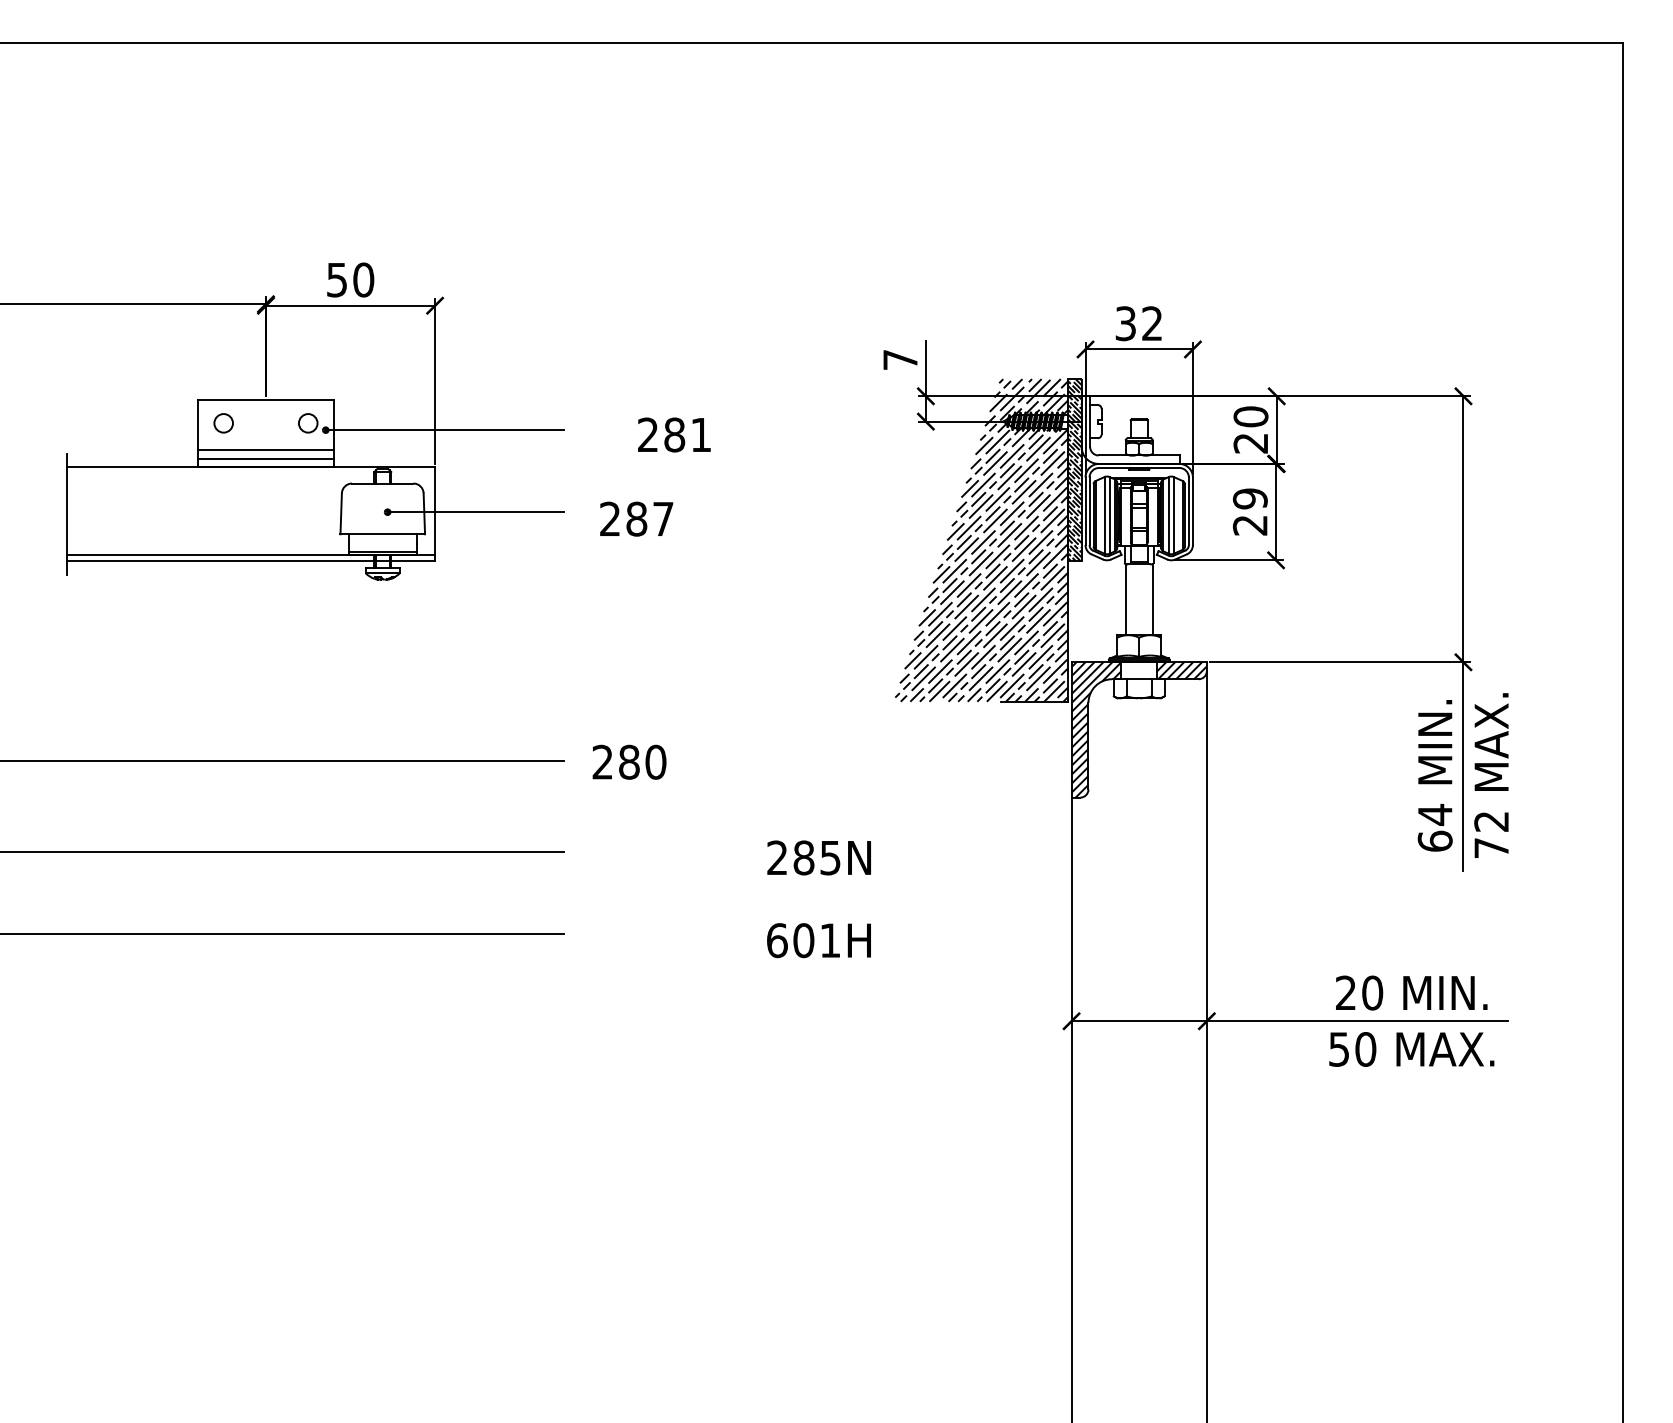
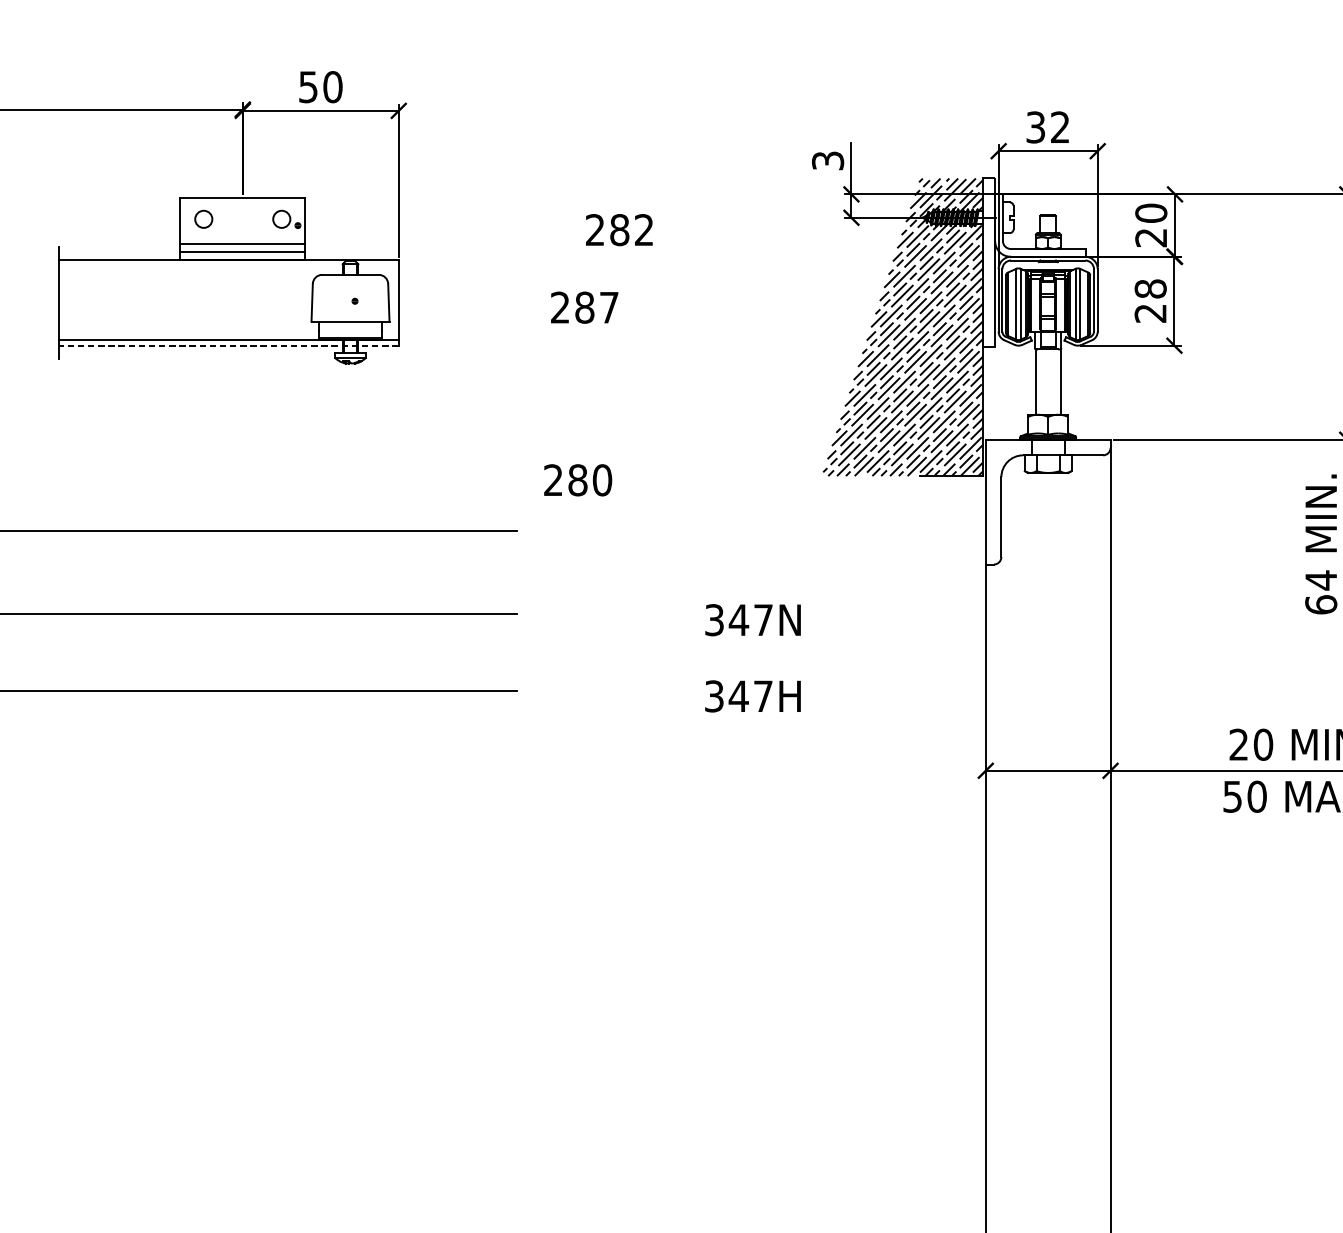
text: (900, 359) -> (828, 160), 7 -> 3
line: (444, 430) -> (407, 225), removed
text: (700, 434) -> (643, 229), 281 -> 282
hatch: (1074, 470) -> (988, 262), removed
text: (1250, 498) -> (1150, 288), 29 -> 28
line: (475, 512) -> (436, 301), removed
line: (250, 560) -> (228, 345), solid -> dashed
hatch: (1181, 670) -> (1087, 447), removed
hatch: (1096, 729) -> (1008, 501), removed
text: (629, 761) -> (578, 479), moved
text: (803, 857) -> (738, 619), 285N -> 347N
text: (803, 940) -> (738, 696), 601H -> 347H

